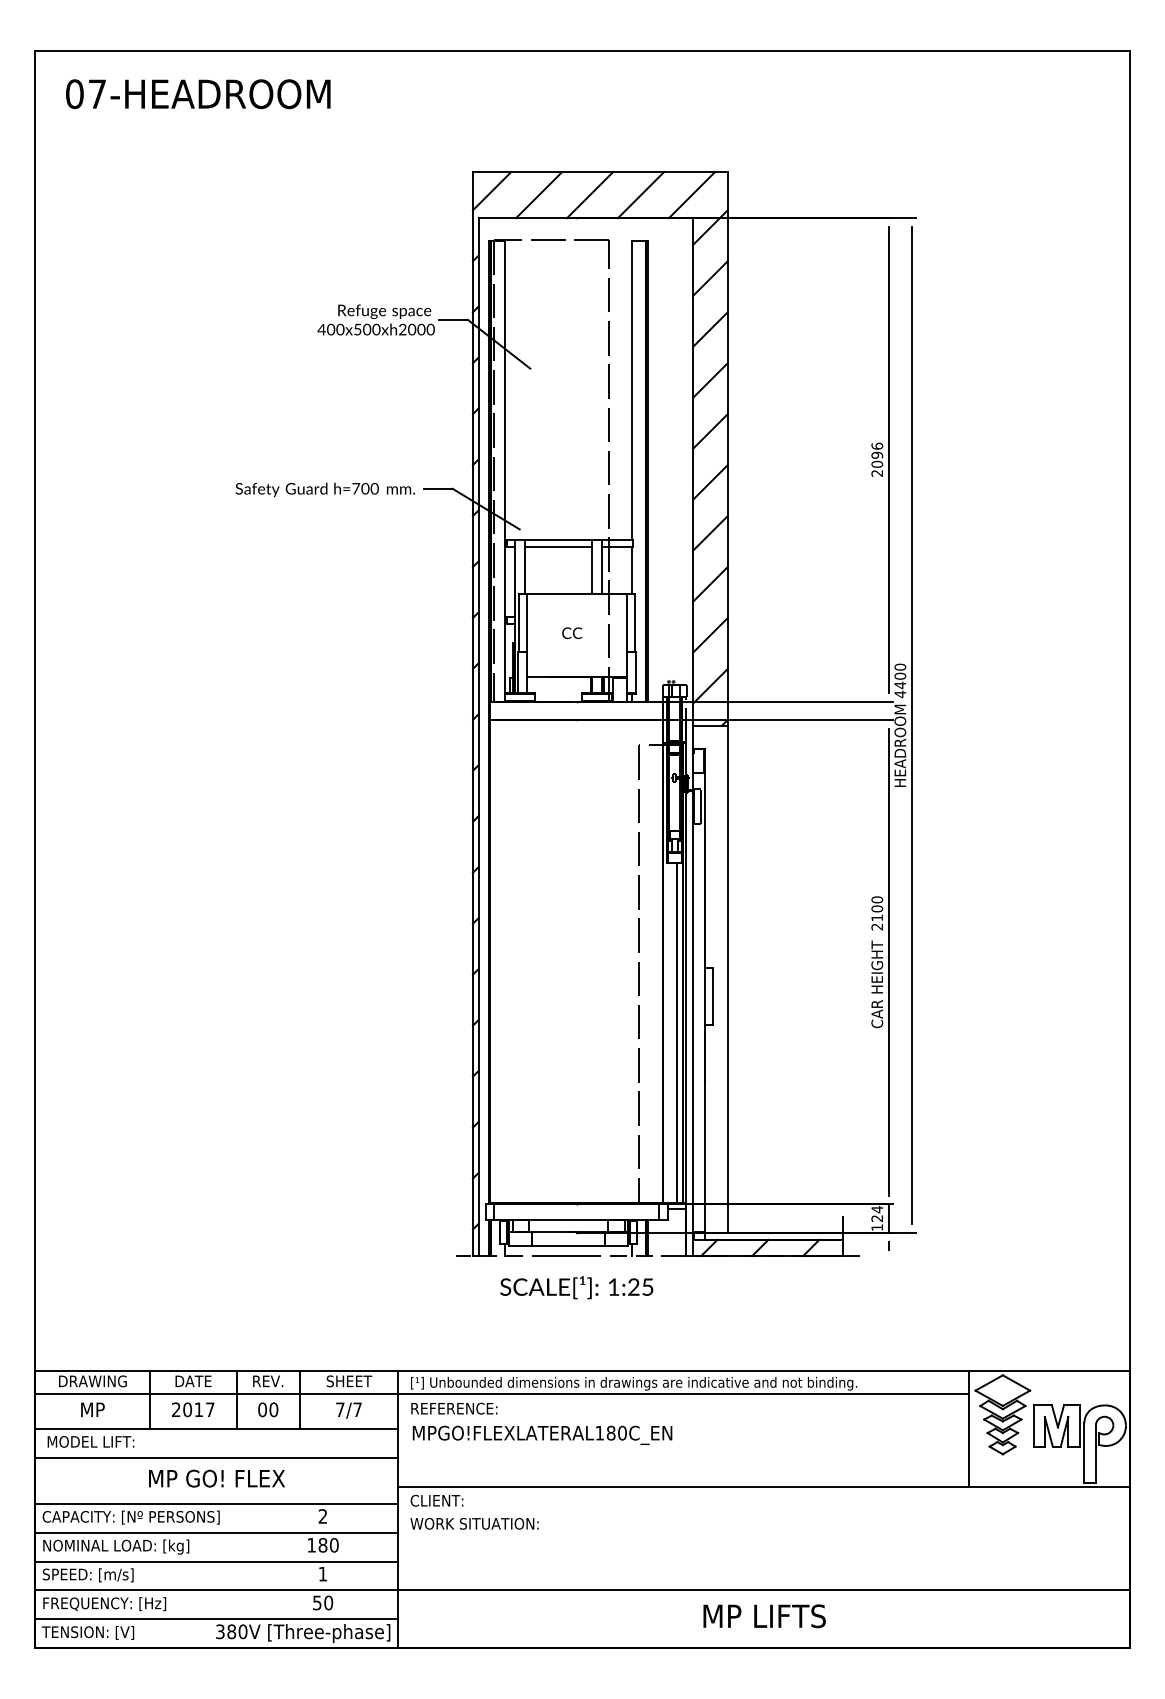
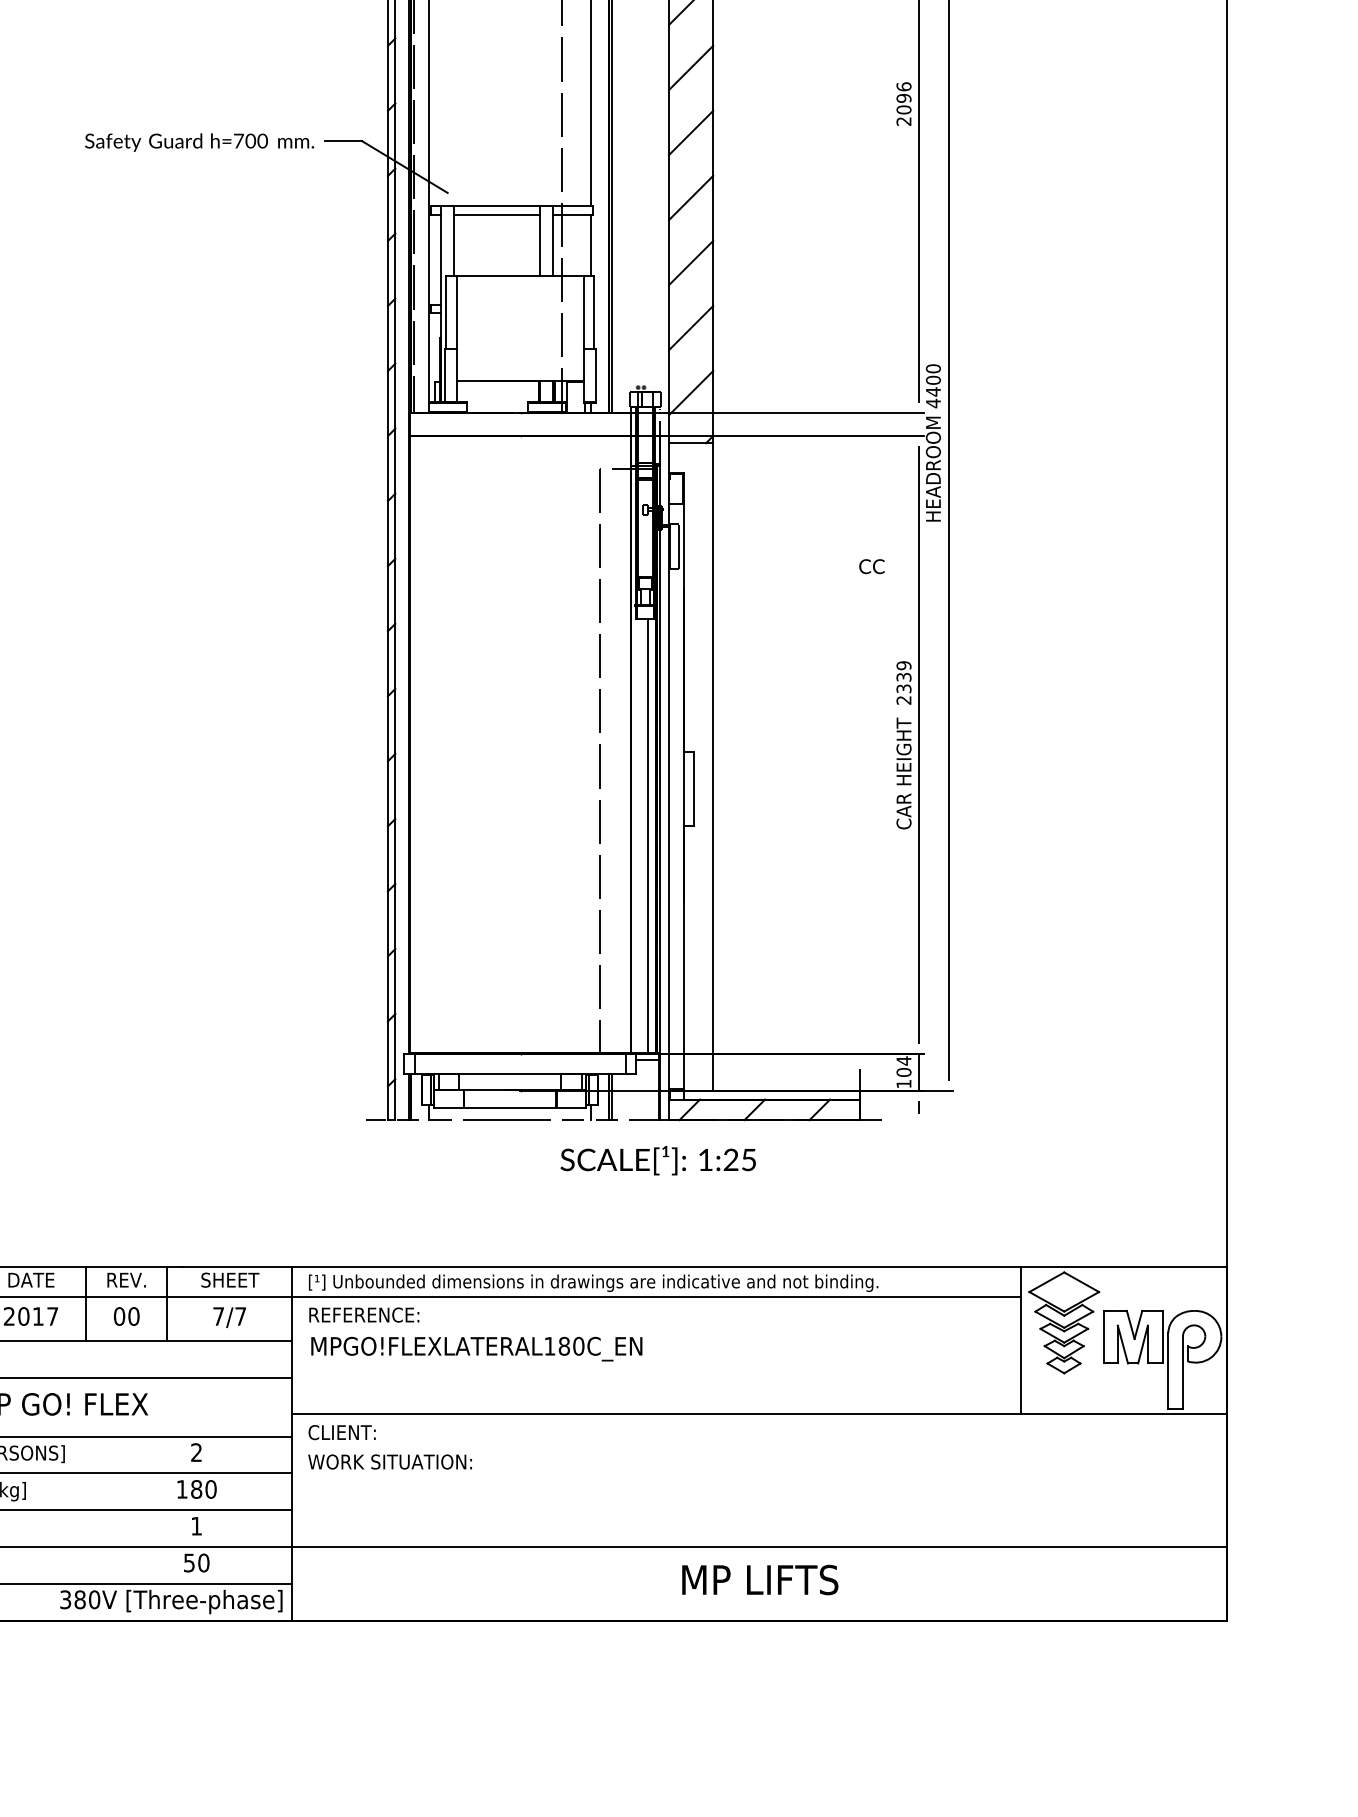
text: (572, 632) -> (872, 565), moved
text: (877, 908) -> (904, 676), 2100 -> 2339
text: (877, 1218) -> (904, 1072), 124 -> 104
text: (576, 1287) -> (657, 1160), moved

